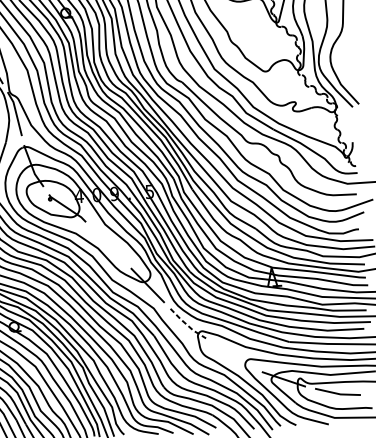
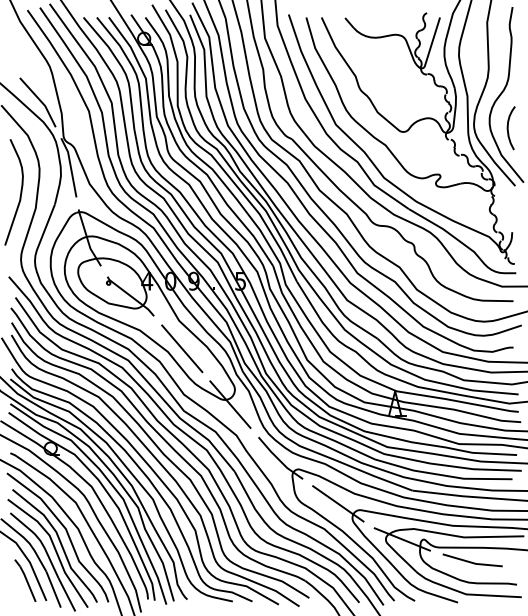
curve: (345, 64) -> (508, 128), added
line: (108, 245) -> (182, 348), added
line: (187, 325) -> (279, 460), dashed -> solid
line: (233, 355) -> (338, 503), added

